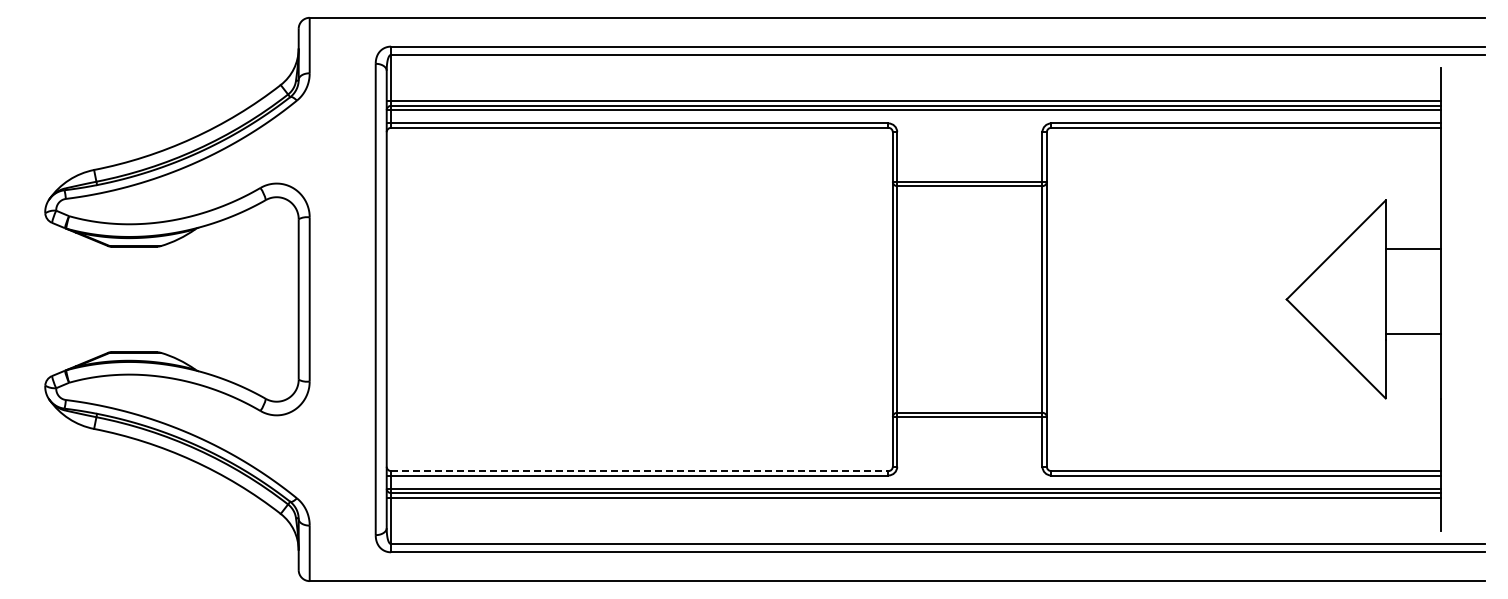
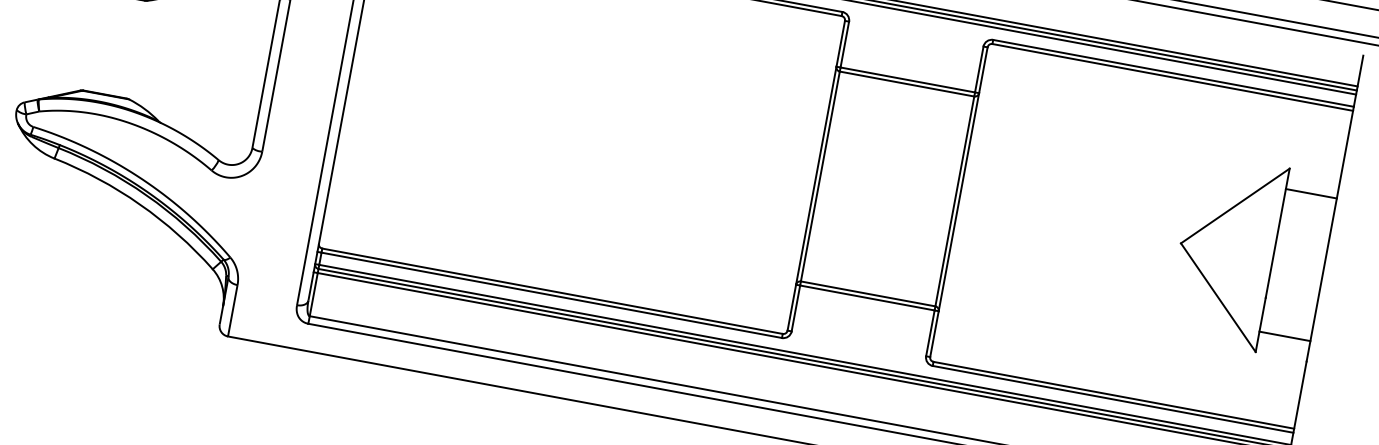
line: (1412, 249) -> (1310, 193), moved
line: (1412, 334) -> (1284, 336), moved
line: (639, 471) -> (552, 291), dashed -> solid

